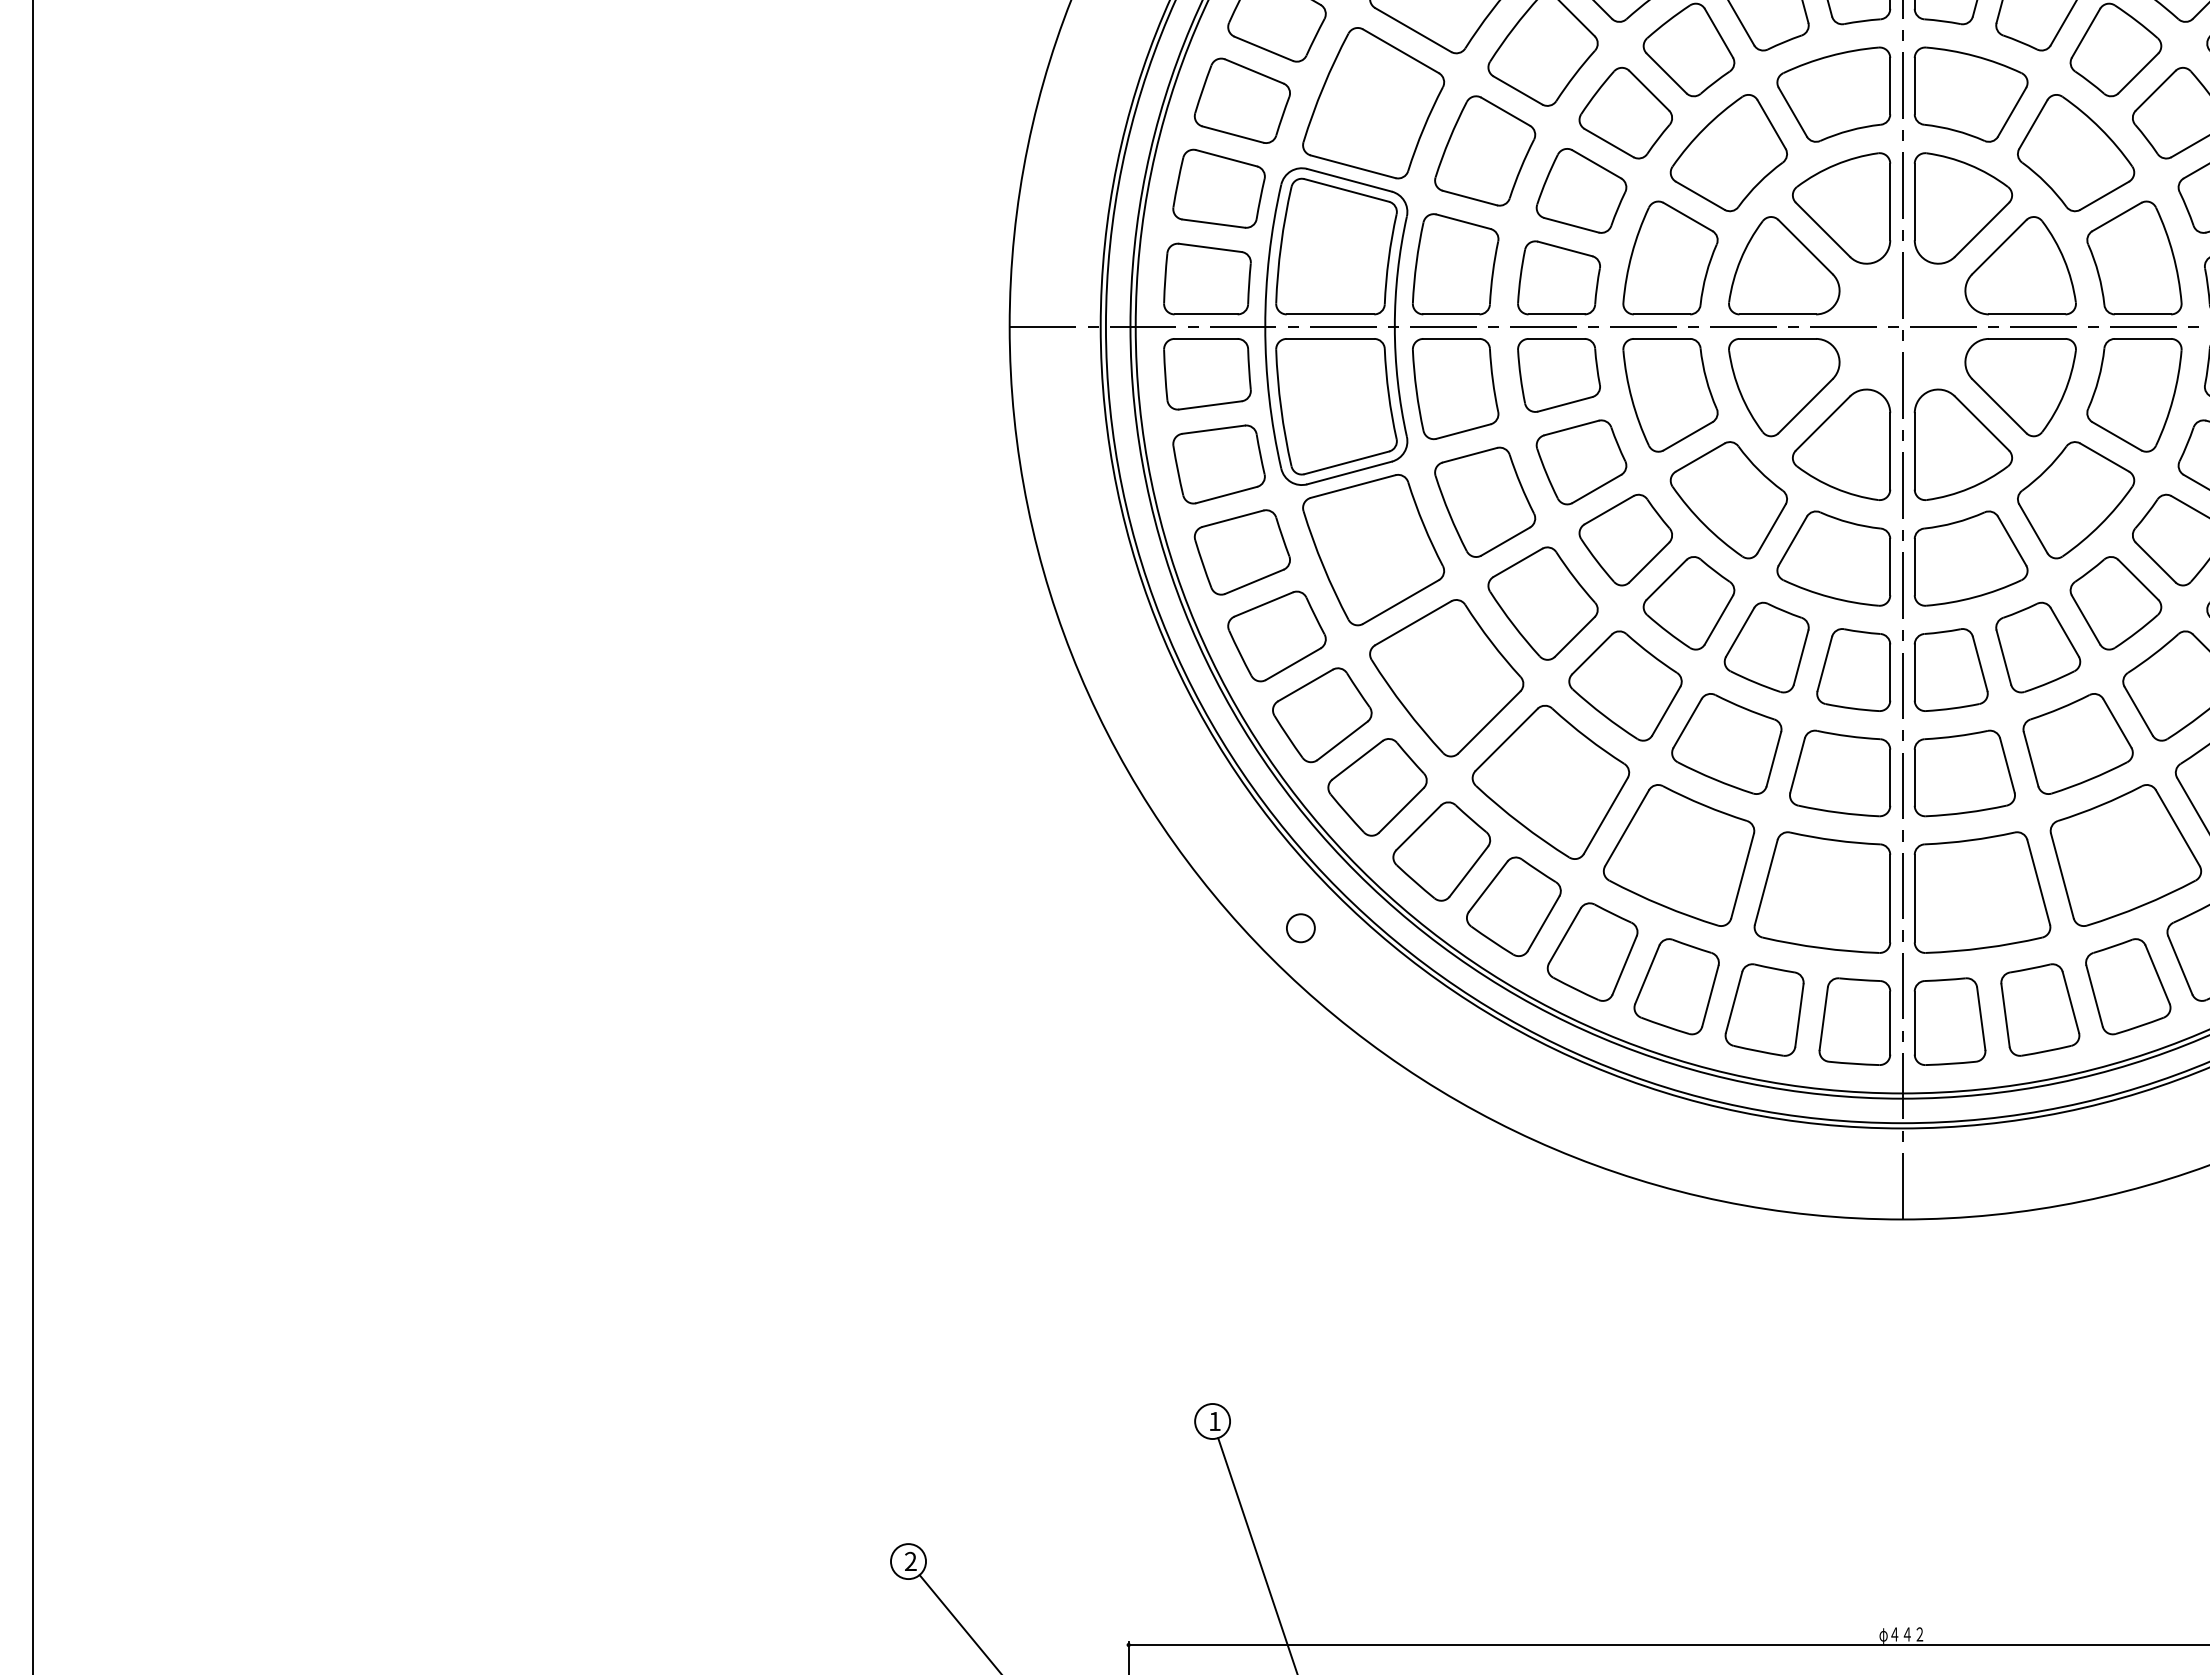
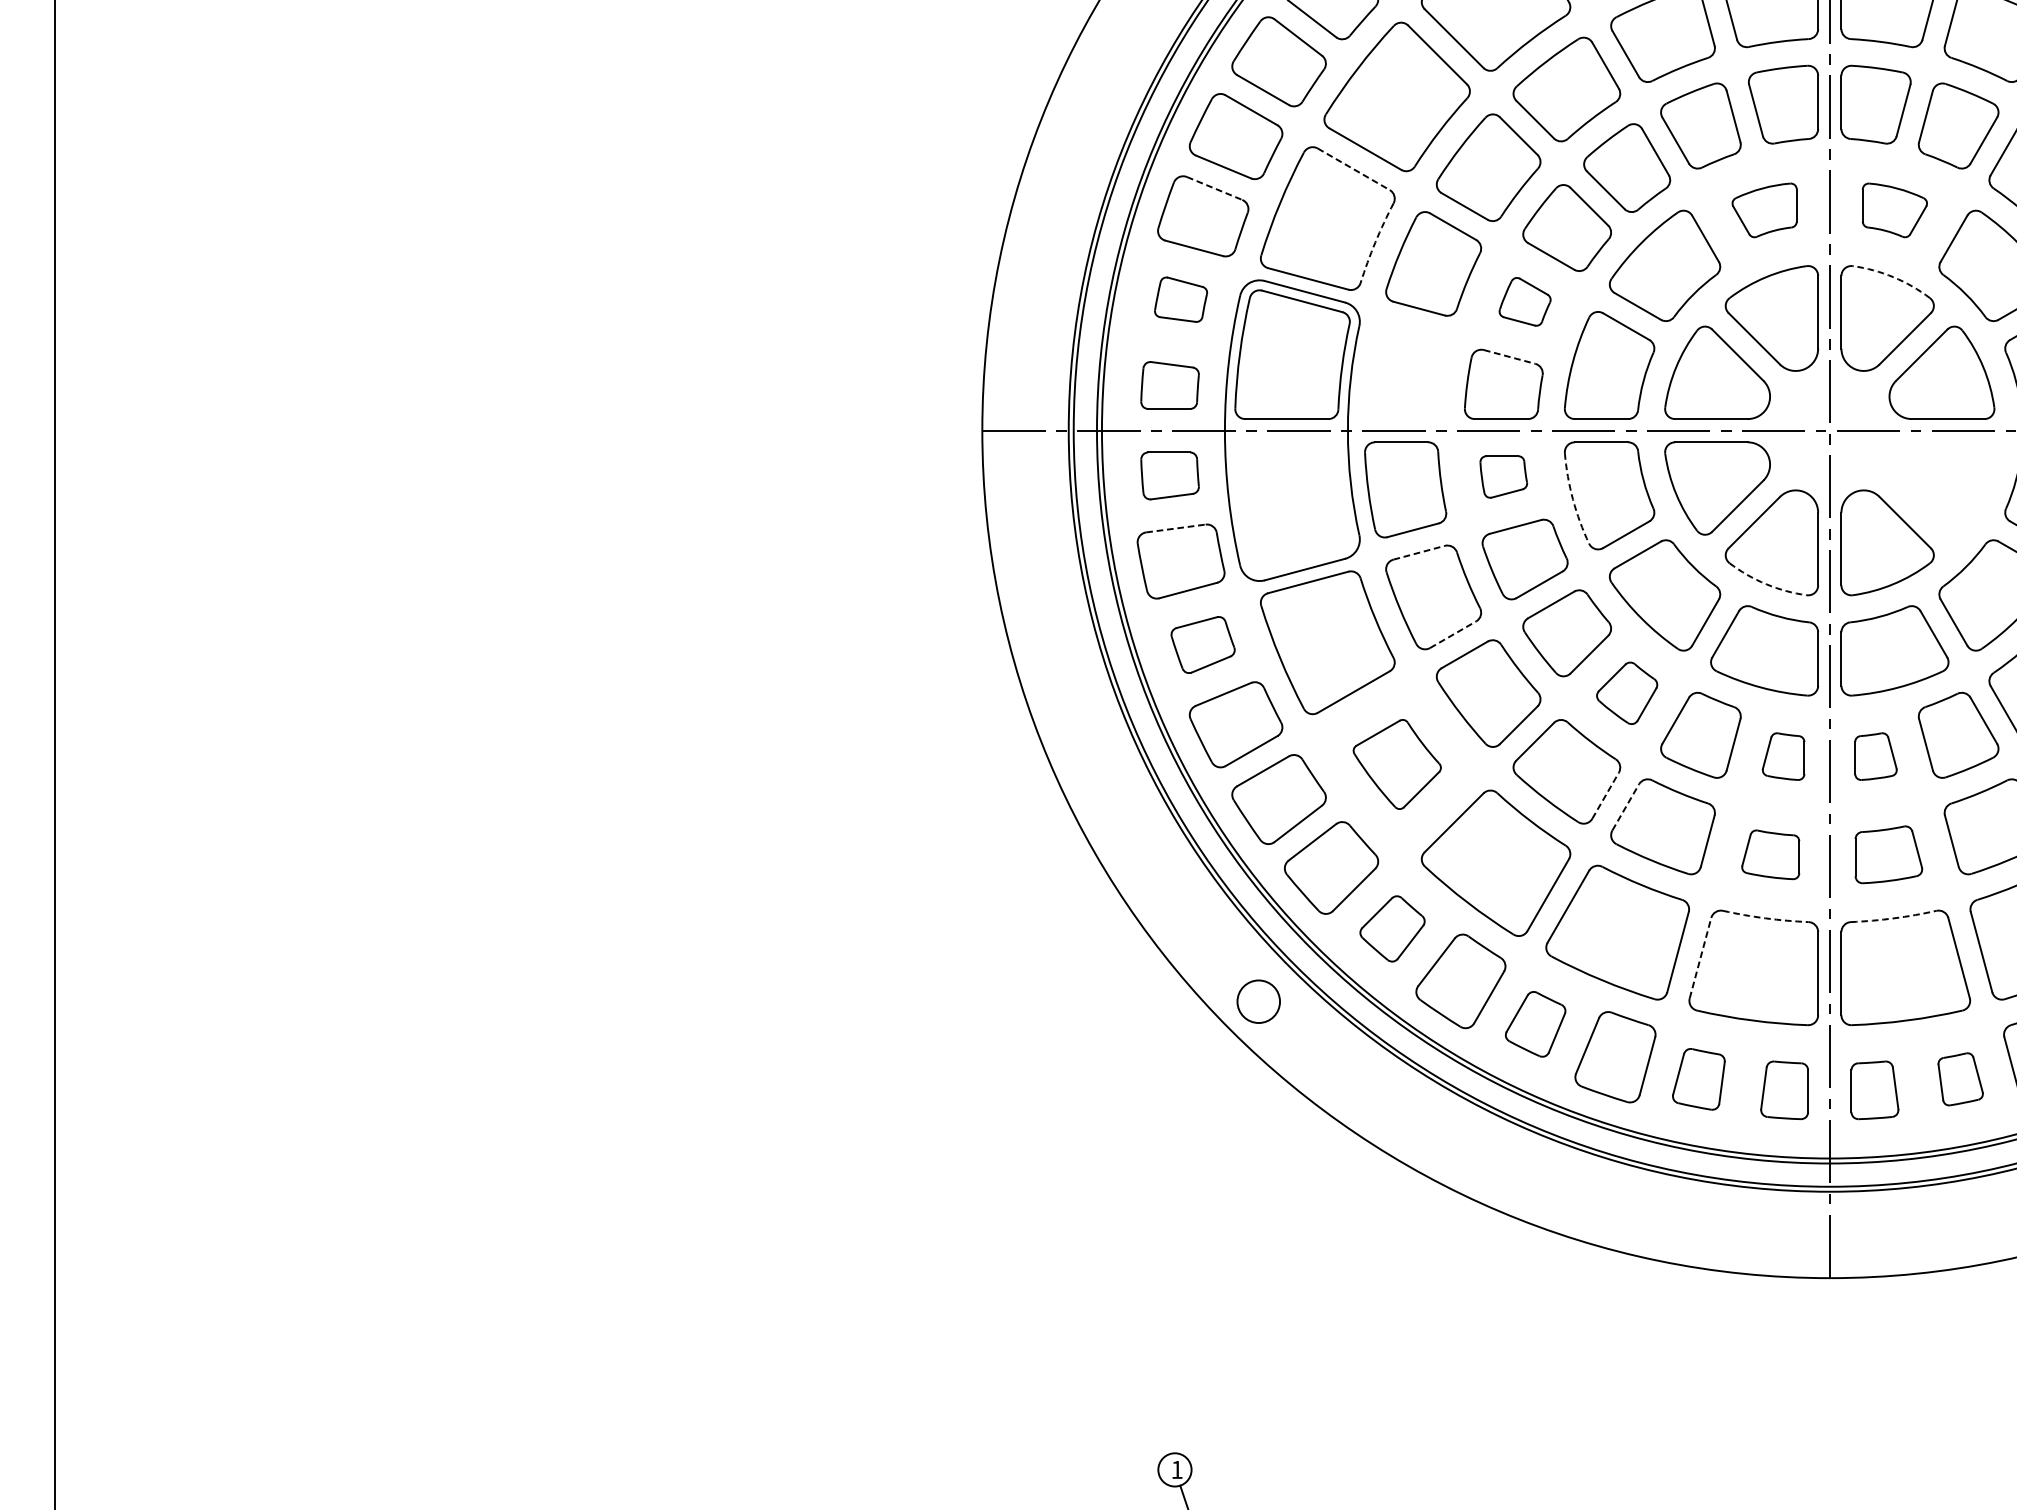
line: (1401, 51) -> (1354, 169), solid -> dashed
line: (1254, 71) -> (1214, 188), solid -> dashed
part: (1833, 94) -> (1764, 210), size x0.6
part: (1970, 94) -> (1894, 210), size x0.6
arc: (1423, 128) -> (1375, 242), solid -> dashed
arc: (1969, 164) -> (1893, 276), solid -> dashed
part: (1218, 188) -> (1180, 299), size x0.6
part: (1581, 190) -> (1525, 301), size x0.6
line: (1565, 249) -> (1509, 357), solid -> dashed
part: (1455, 264) -> (1405, 371), removed
part: (1207, 278) -> (1170, 384), size x0.7
part: (1207, 374) -> (1170, 476), size x0.7
part: (1558, 375) -> (1503, 477), size x0.6
part: (2020, 387) -> (1941, 488), removed
arc: (1631, 399) -> (1572, 499), solid -> dashed
part: (1336, 406) -> (1292, 506), removed
line: (1213, 429) -> (1175, 528), solid -> dashed
line: (1470, 455) -> (1419, 552), solid -> dashed
arc: (1835, 488) -> (1766, 584), solid -> dashed
line: (1506, 541) -> (1453, 634), solid -> dashed
part: (1241, 552) -> (1202, 645), size x0.7
part: (1688, 603) -> (1626, 693), size x0.7
part: (1853, 669) -> (1783, 756), size x0.6
part: (1950, 669) -> (1875, 756), size x0.6
part: (1446, 678) -> (1396, 764), size x0.6
line: (1666, 710) -> (1605, 795), solid -> dashed
line: (1687, 723) -> (1625, 807), solid -> dashed
part: (1840, 773) -> (1770, 854), size x0.6
part: (1964, 773) -> (1888, 854), size x0.7
arc: (1834, 840) -> (1765, 918), solid -> dashed
arc: (1970, 840) -> (1894, 918), solid -> dashed
part: (1441, 851) -> (1392, 928), size x0.7
line: (1766, 882) -> (1700, 958), solid -> dashed
circle: (1300, 928) -> (1258, 1001), size x1.6
part: (1592, 951) -> (1535, 1023), size x0.7
part: (1764, 1009) -> (1698, 1078), size x0.7
part: (2040, 1009) -> (1960, 1078), size x0.6
part: (1854, 1021) -> (1784, 1090), size x0.7
part: (1949, 1021) -> (1874, 1090), size x0.7

